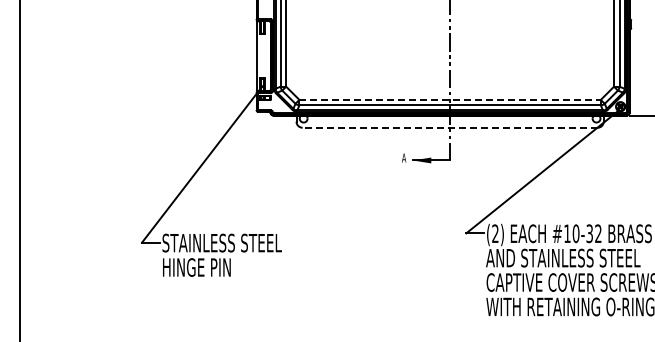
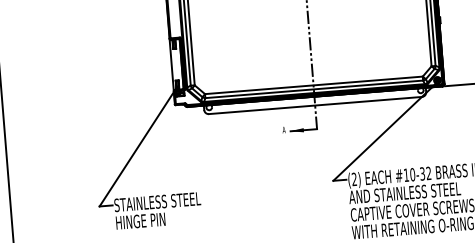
line: (450, 99) -> (314, 85), dashed -> solid
line: (450, 127) -> (315, 105), dashed -> solid

